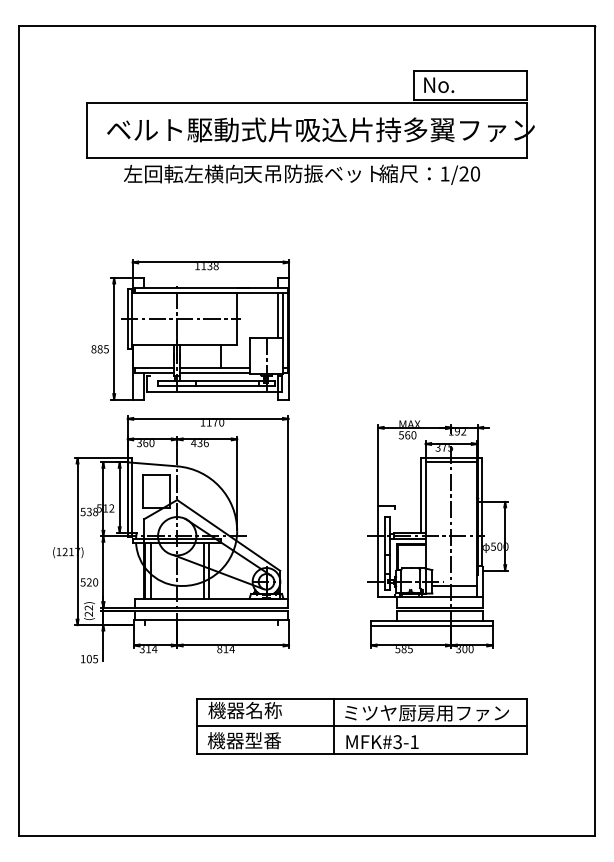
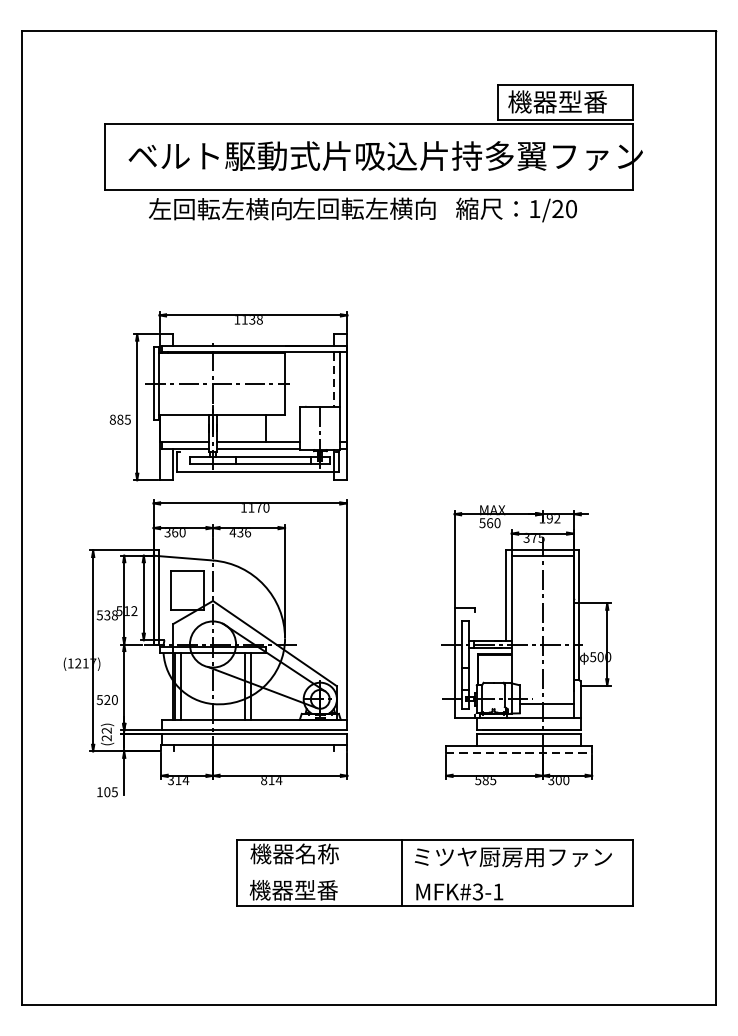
text: (463, 84) -> (557, 101), No. -> 機器型番
text: (311, 173) -> (374, 208), 天吊防振ベット -> 左回転左横向
line: (278, 315) -> (334, 379), solid -> dashed
line: (431, 626) -> (518, 753), solid -> dashed
line: (361, 726) -> (434, 873), removed

